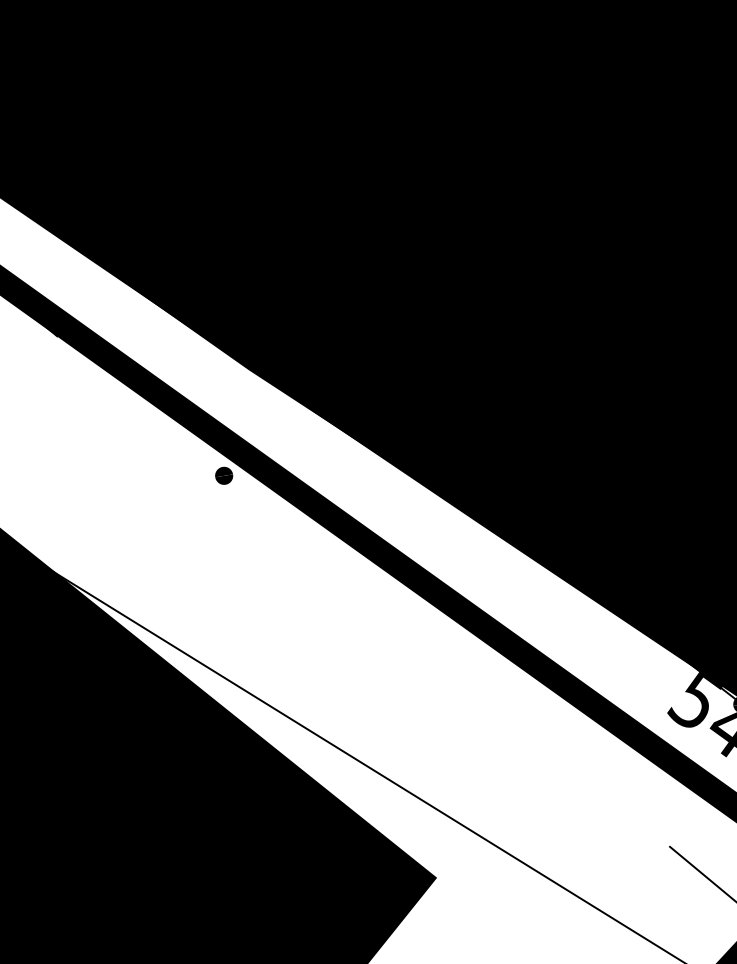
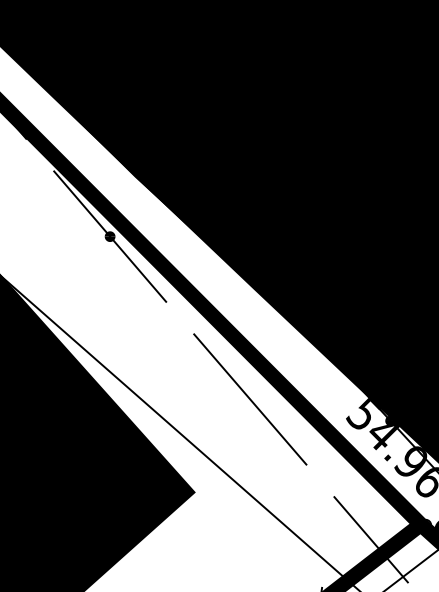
line: (224, 475) -> (110, 236), added
line: (503, 707) -> (250, 399), added

